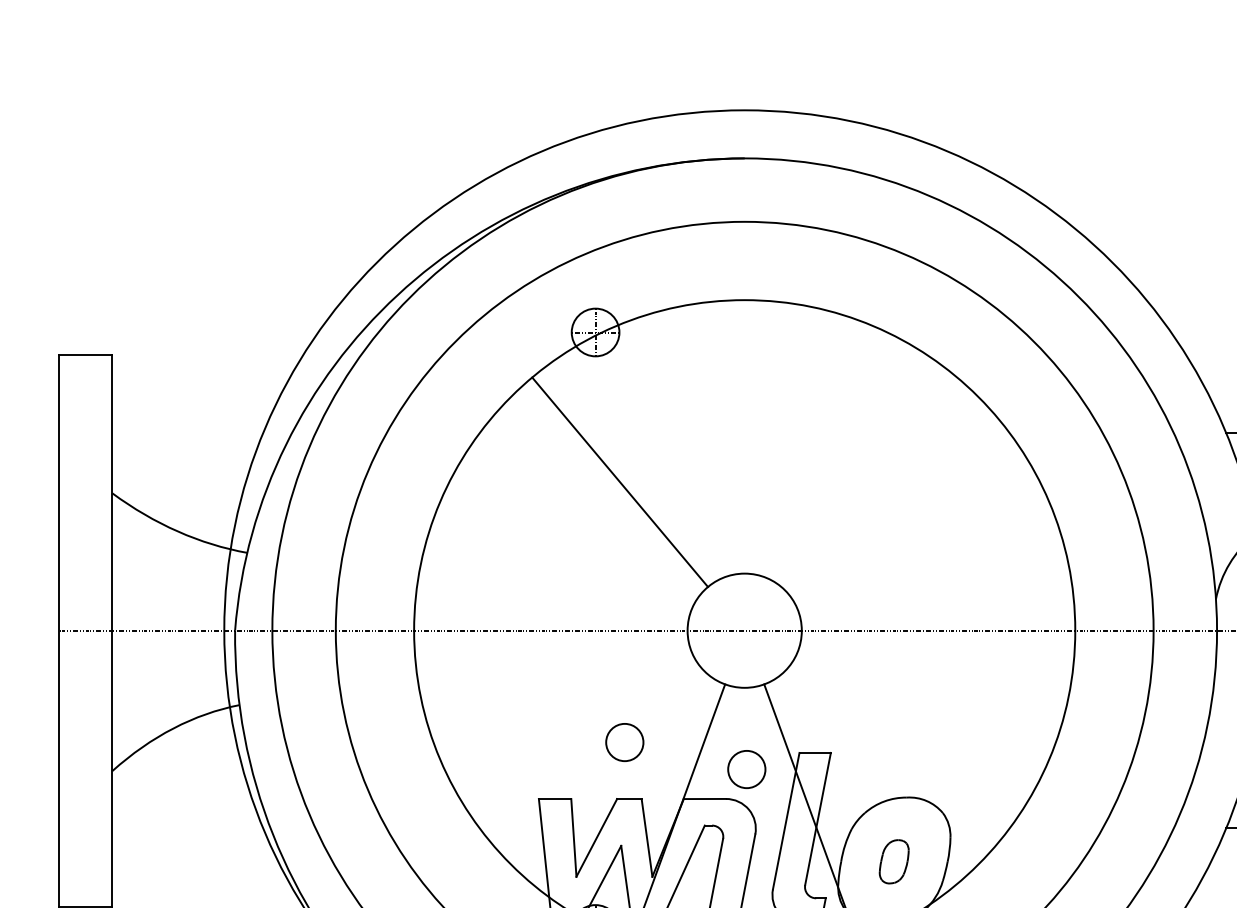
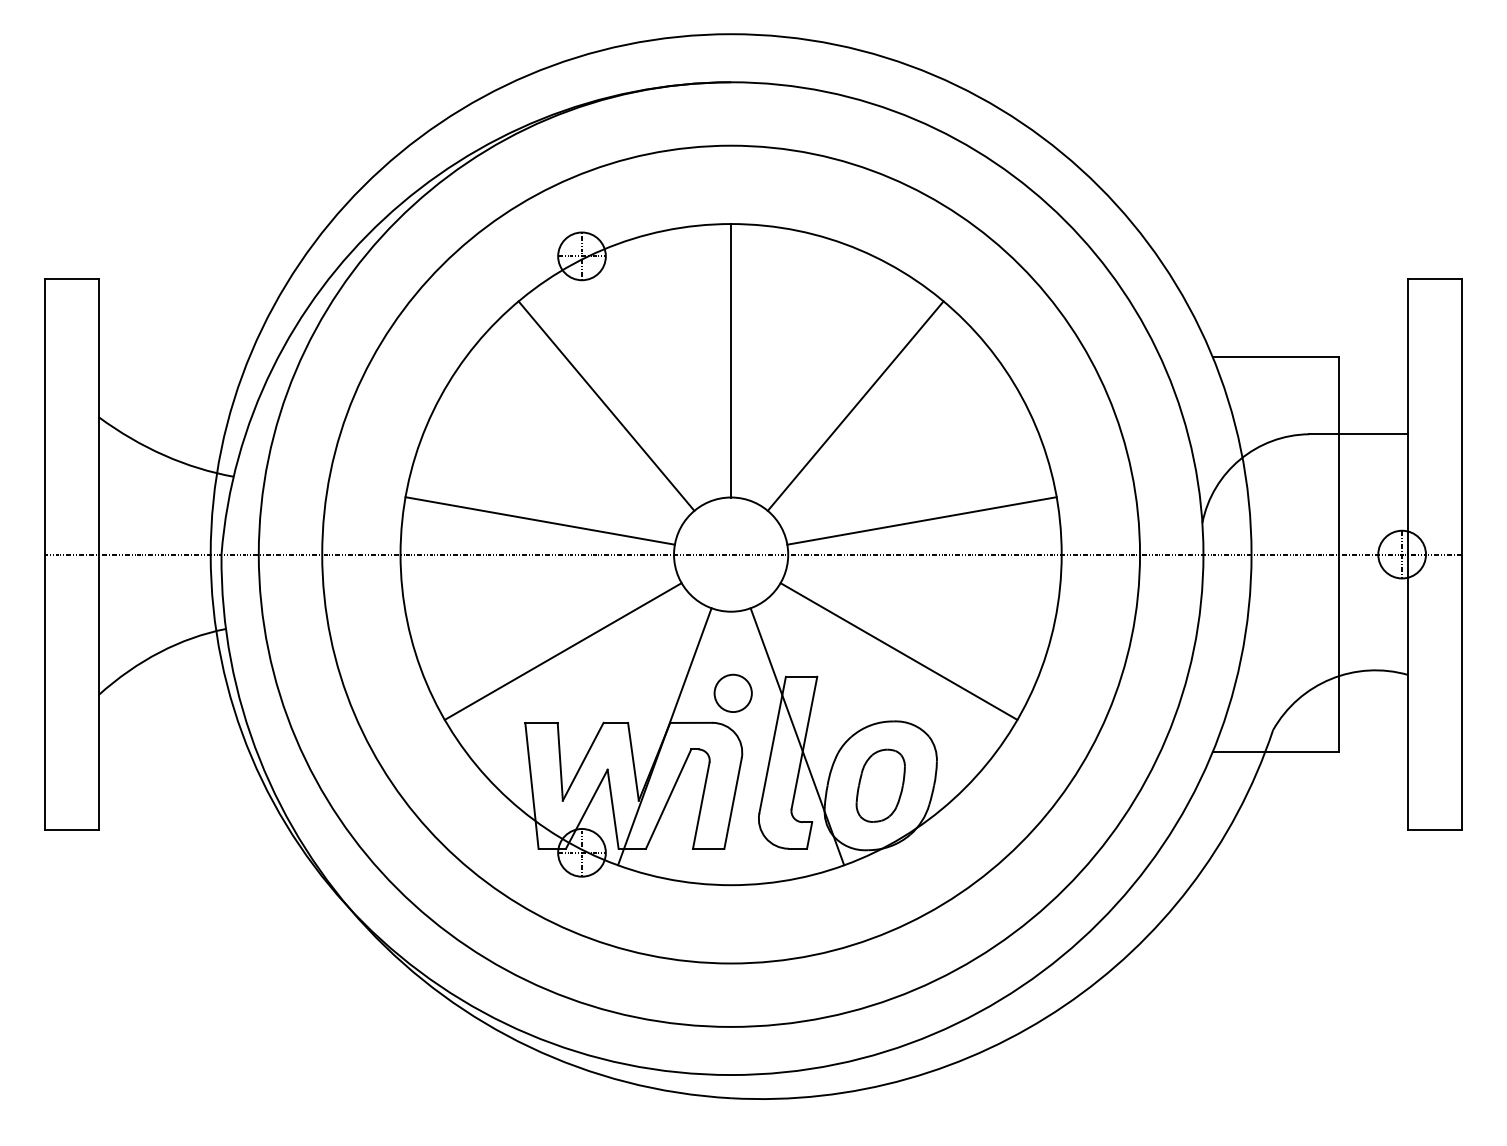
line: (745, 436) -> (731, 360), added
line: (869, 481) -> (855, 405), added
line: (553, 596) -> (539, 520), added
line: (935, 596) -> (921, 520), added
line: (576, 727) -> (562, 651), added
line: (912, 727) -> (898, 651), added
circle: (624, 741) -> (610, 665), removed
part: (894, 861) -> (880, 785), size x1.67

